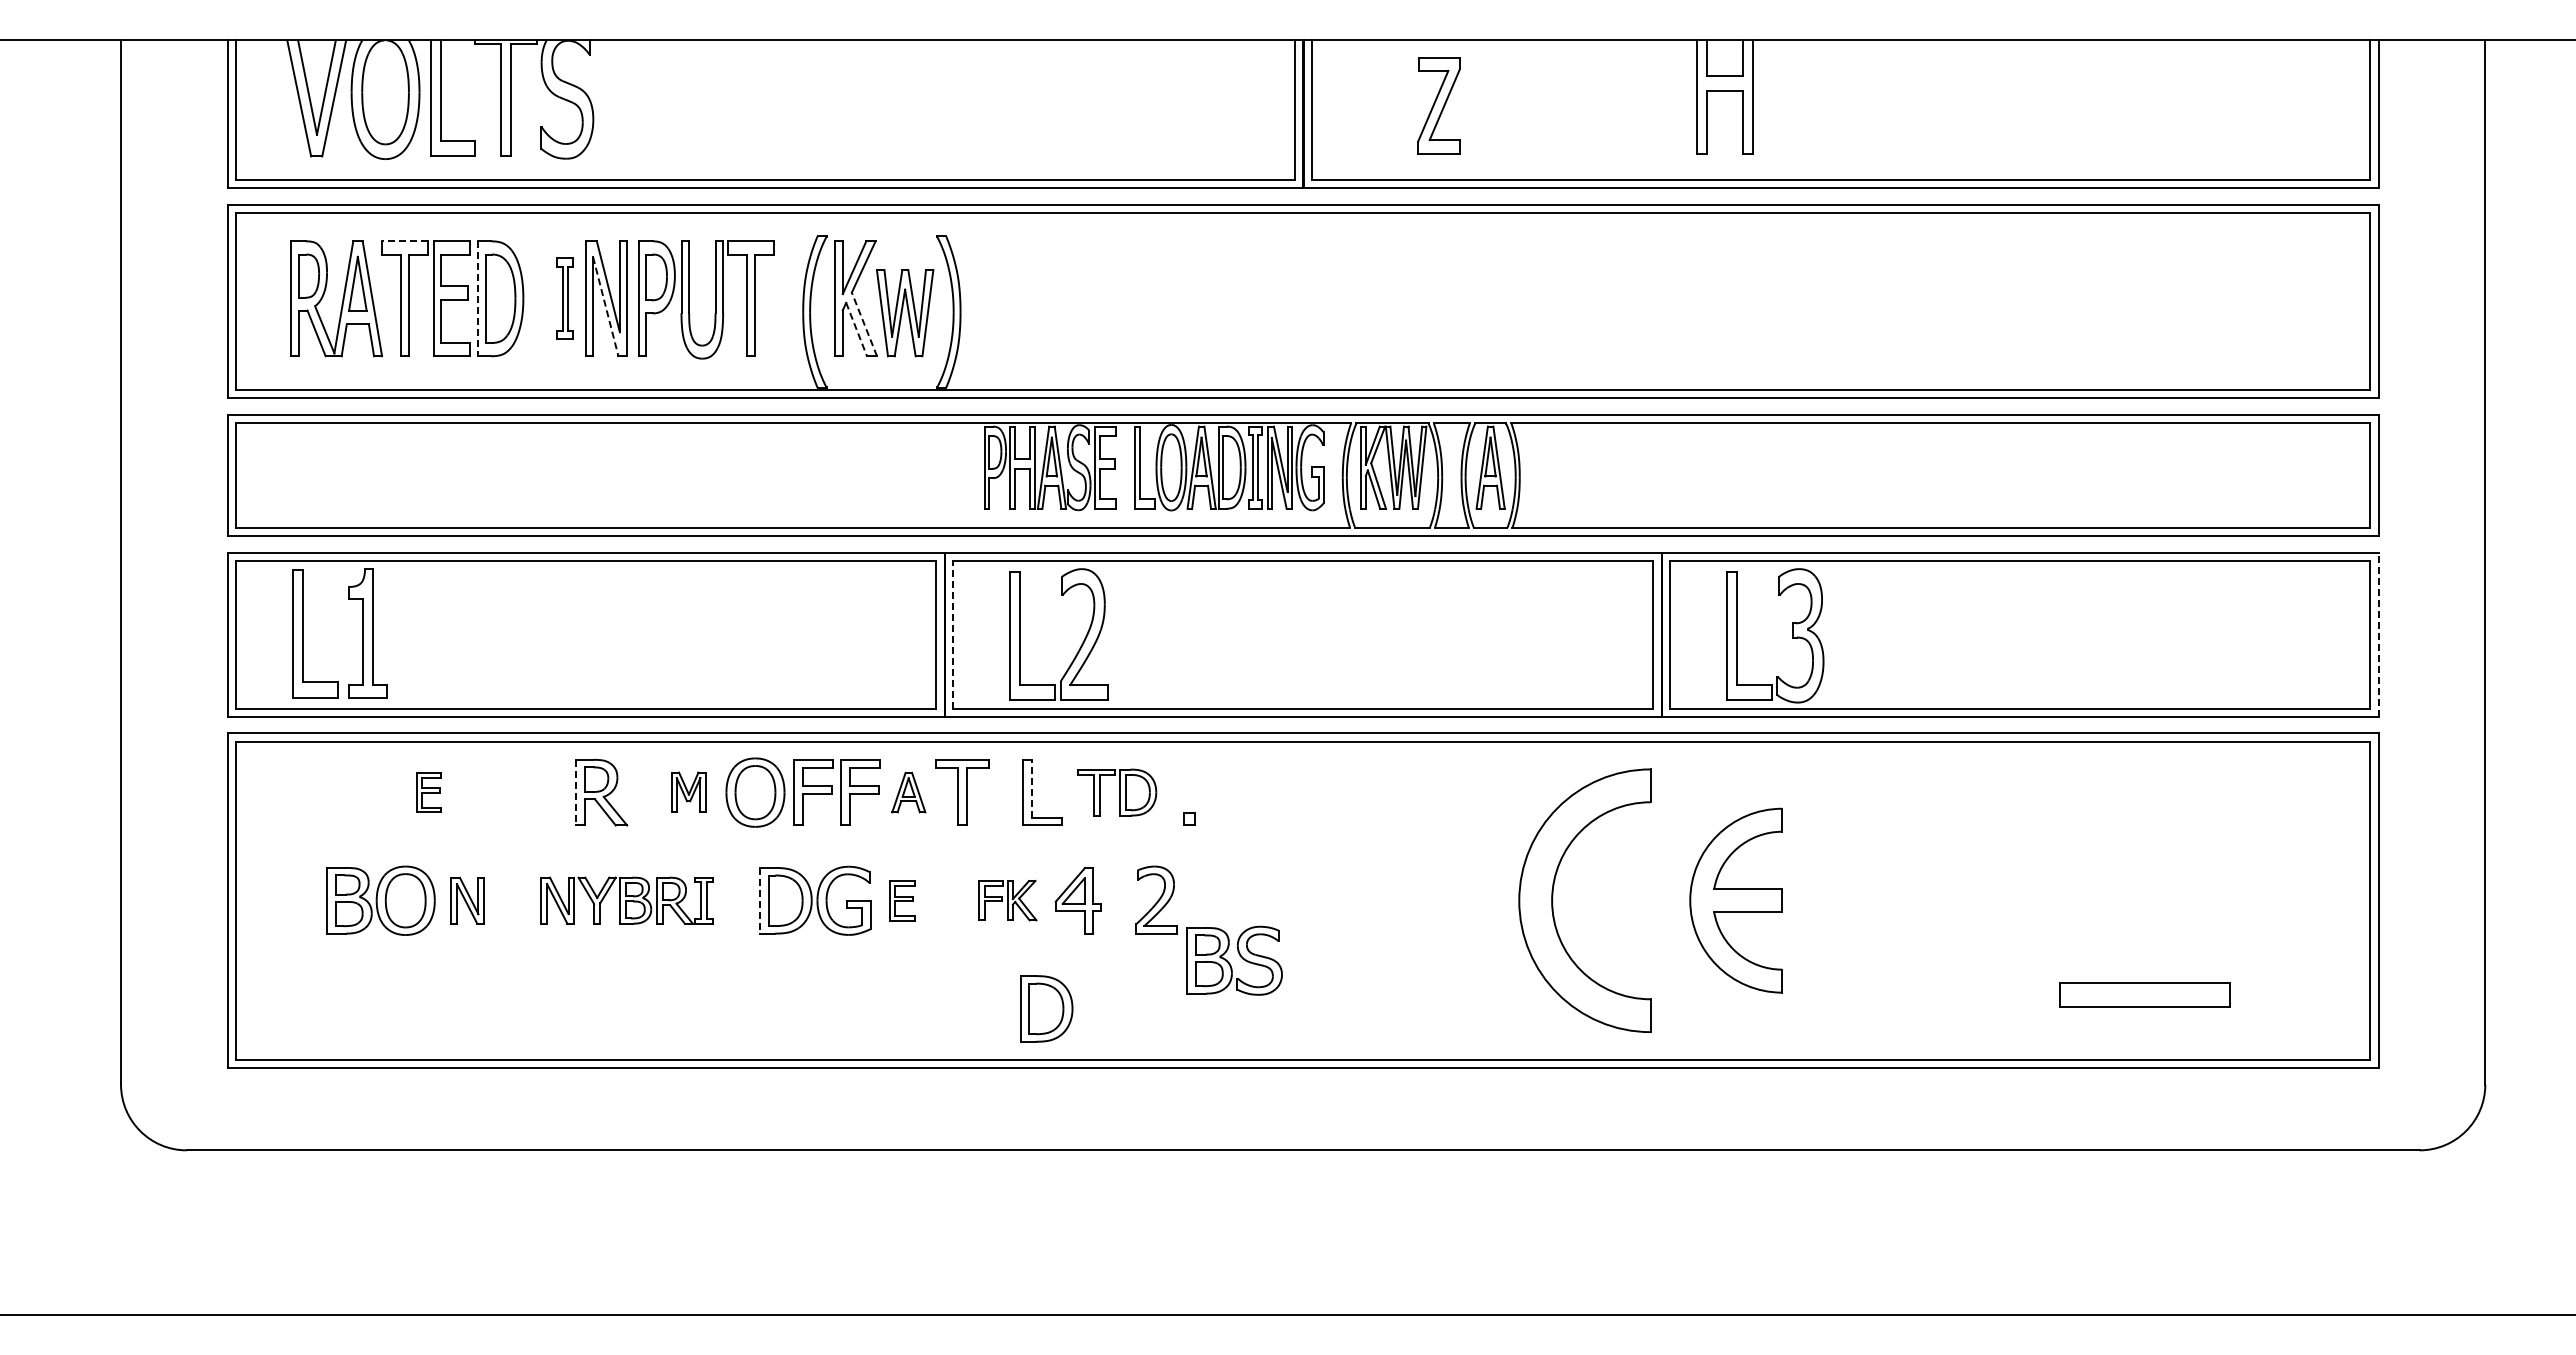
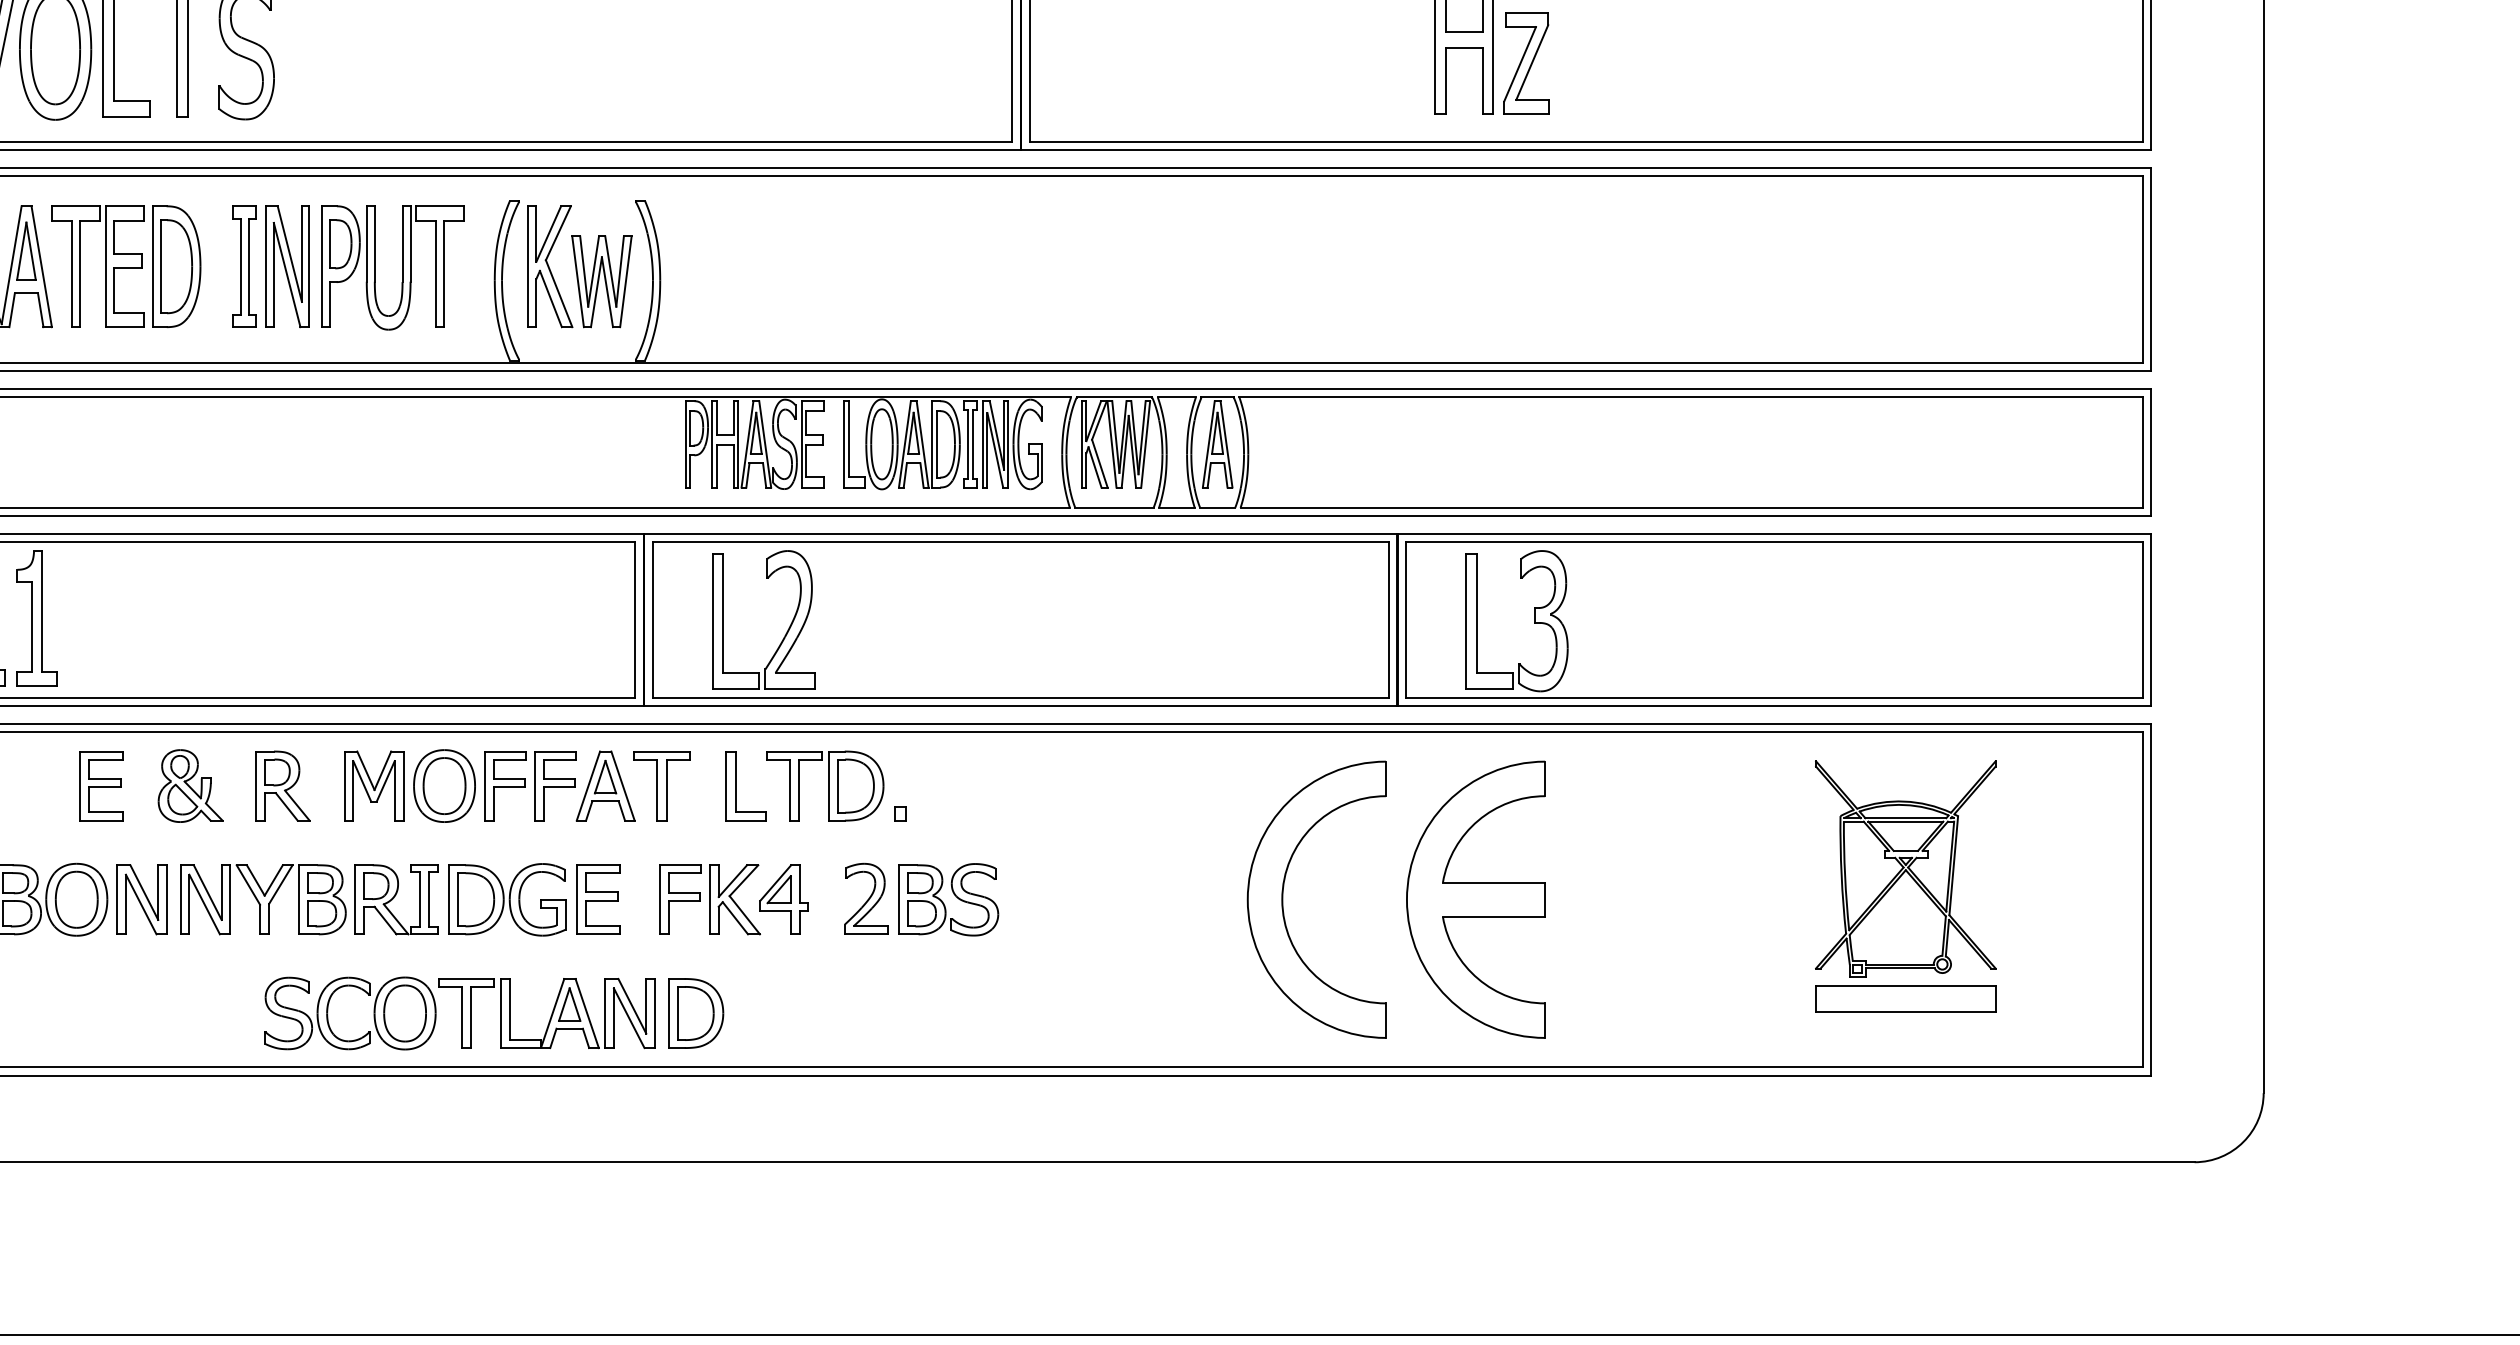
part: (1438, 105) -> (1525, 63), moved
line: (404, 241) -> (75, 206), dashed -> solid
part: (564, 298) -> (243, 266), size x1.43
line: (478, 299) -> (153, 267), dashed -> solid
line: (605, 307) -> (286, 275), dashed -> solid
line: (864, 323) -> (559, 292), dashed -> solid
line: (856, 329) -> (550, 299), dashed -> solid
line: (953, 634) -> (652, 619), dashed -> solid
line: (2378, 634) -> (2151, 619), dashed -> solid
line: (1032, 788) -> (735, 781), dashed -> solid
part: (688, 791) -> (374, 784), size x1.67
part: (428, 792) -> (100, 785), size x1.67
part: (513, 792) -> (190, 785), added
line: (576, 792) -> (256, 785), dashed -> solid
part: (908, 792) -> (605, 785), size x1.67
part: (1117, 792) -> (825, 785), size x1.43
part: (2144, 871) -> (1905, 869), added
part: (467, 900) -> (141, 899), size x1.43
part: (626, 900) -> (308, 899), size x1.43
line: (759, 900) -> (448, 899), dashed -> solid
part: (902, 900) -> (599, 899), size x1.67
part: (1007, 900) -> (709, 899), size x1.67
part: (1735, 900) -> (1475, 899), size x1.43
part: (1234, 960) -> (948, 899), moved
part: (769, 1008) -> (459, 1013), added
part: (1046, 1008) -> (695, 1013), moved

